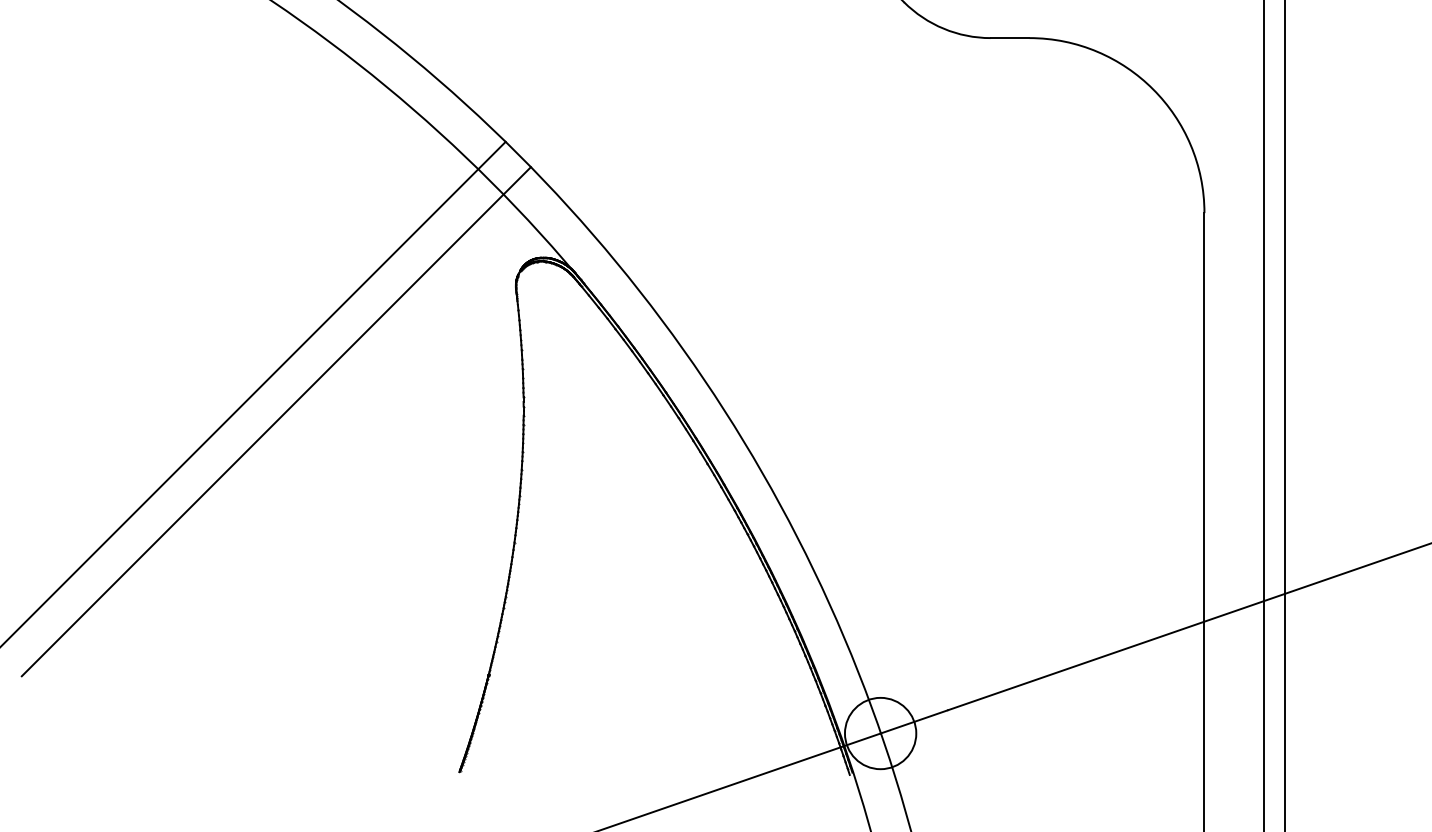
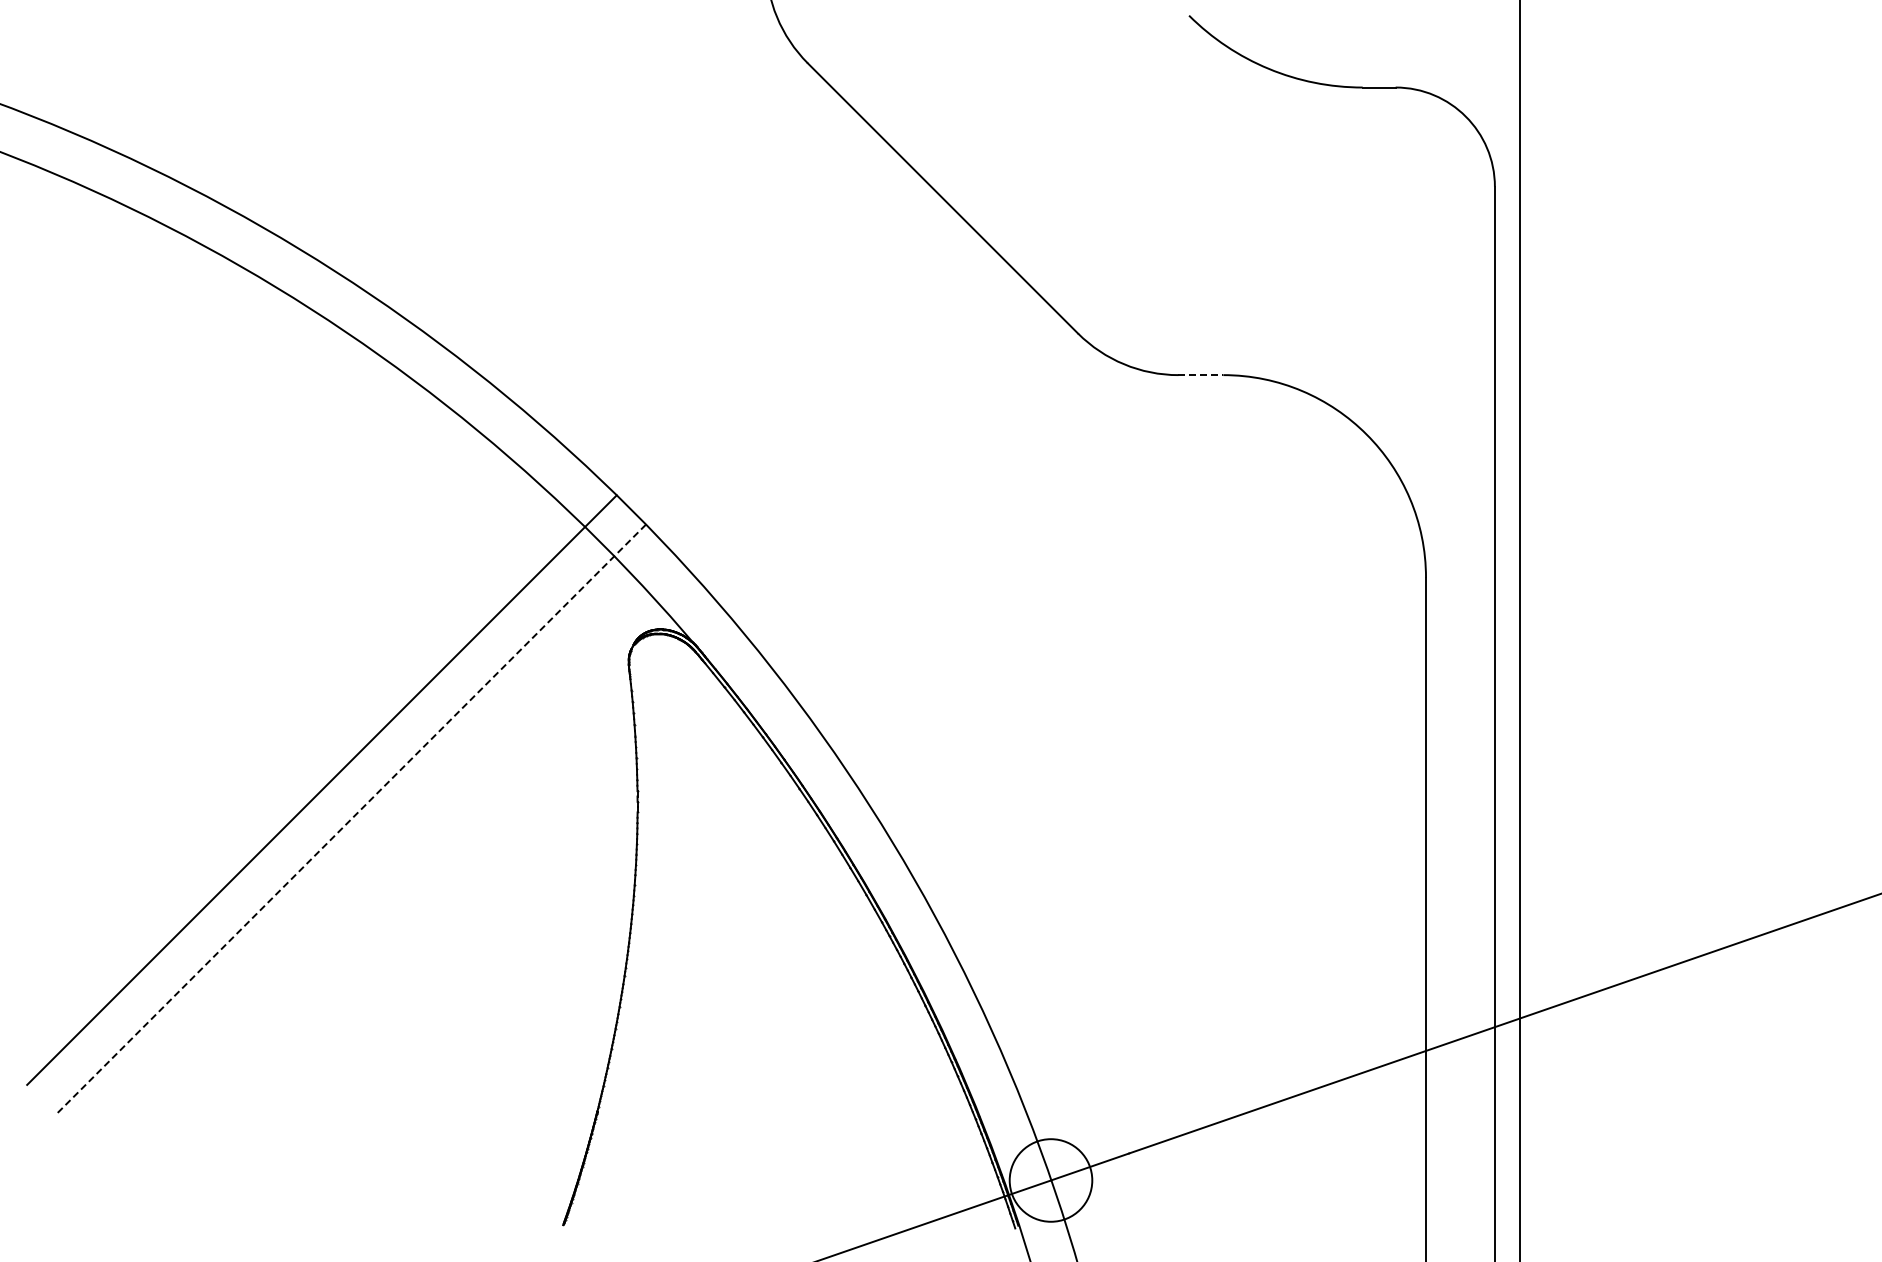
line: (1010, 38) -> (1201, 375), solid -> dashed
line: (276, 421) -> (351, 819), solid -> dashed

